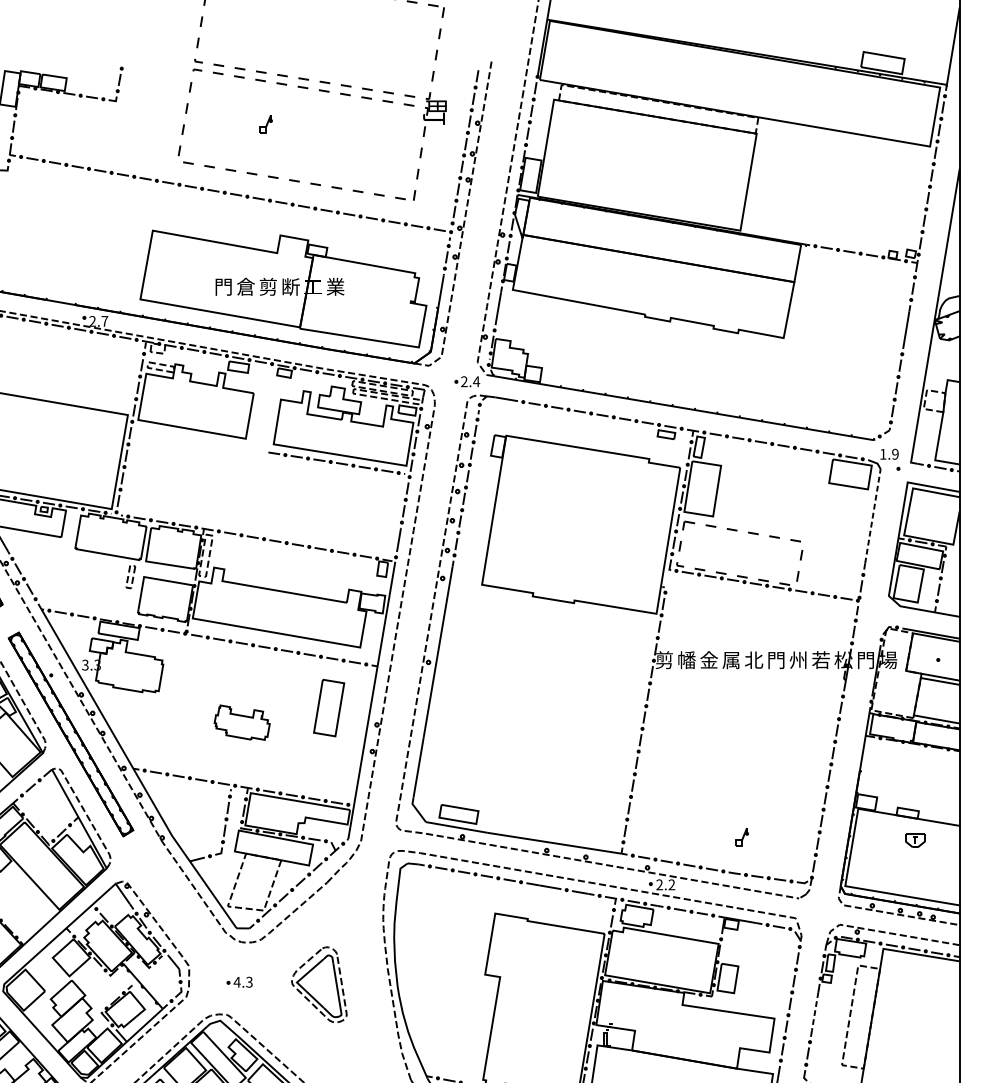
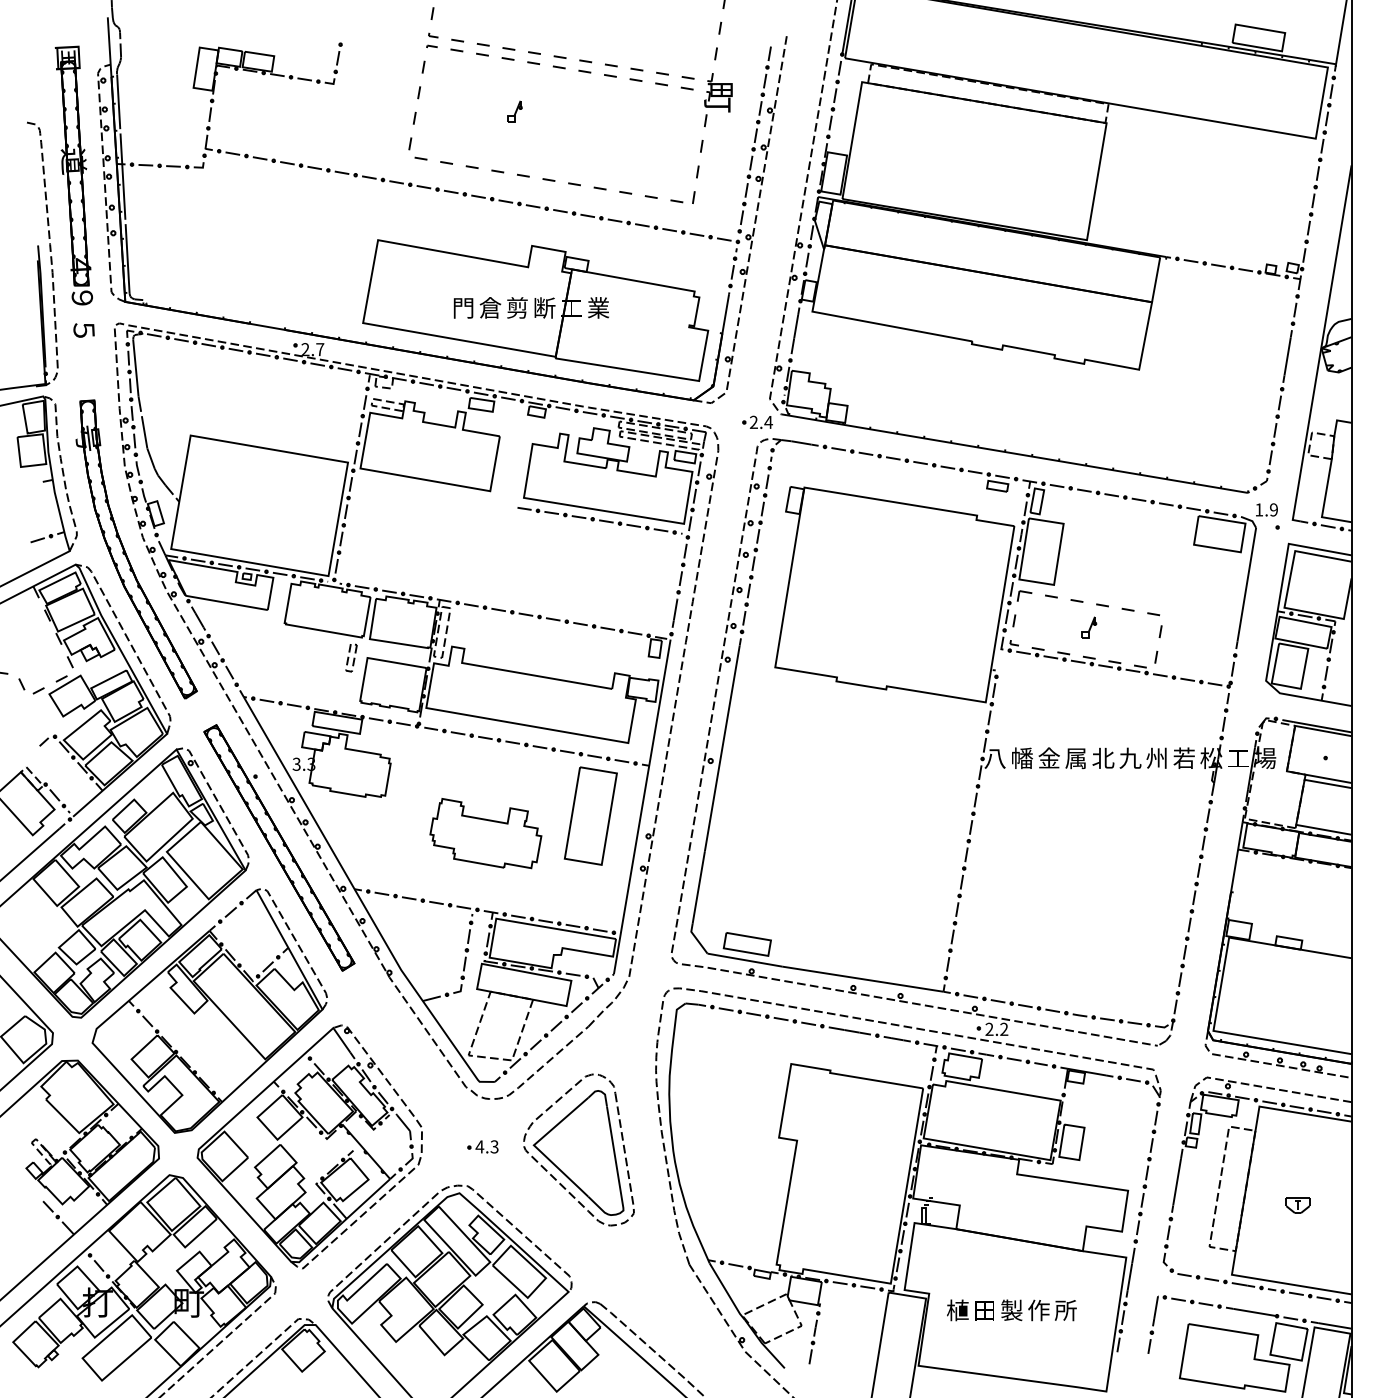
line: (872, 516) -> (1246, 584), dashed -> solid
text: (663, 660) -> (994, 758), 剪 -> 八
text: (776, 660) -> (1130, 758), 門 -> 九
text: (866, 660) -> (1238, 758), 門 -> 工
part: (328, 707) -> (590, 815), size x1.43
part: (241, 722) -> (485, 833), size x1.67
part: (742, 836) -> (1089, 627), moved
part: (914, 841) -> (1297, 1205), moved
part: (318, 984) -> (578, 1149), size x1.67
line: (815, 1011) -> (1177, 1182), dashed -> solid

